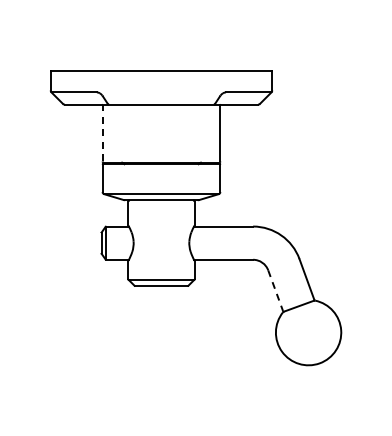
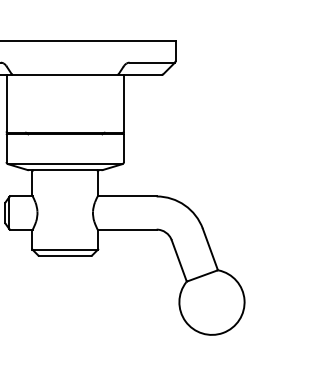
line: (102, 132) -> (6, 102), dashed -> solid
line: (275, 290) -> (178, 260), dashed -> solid

